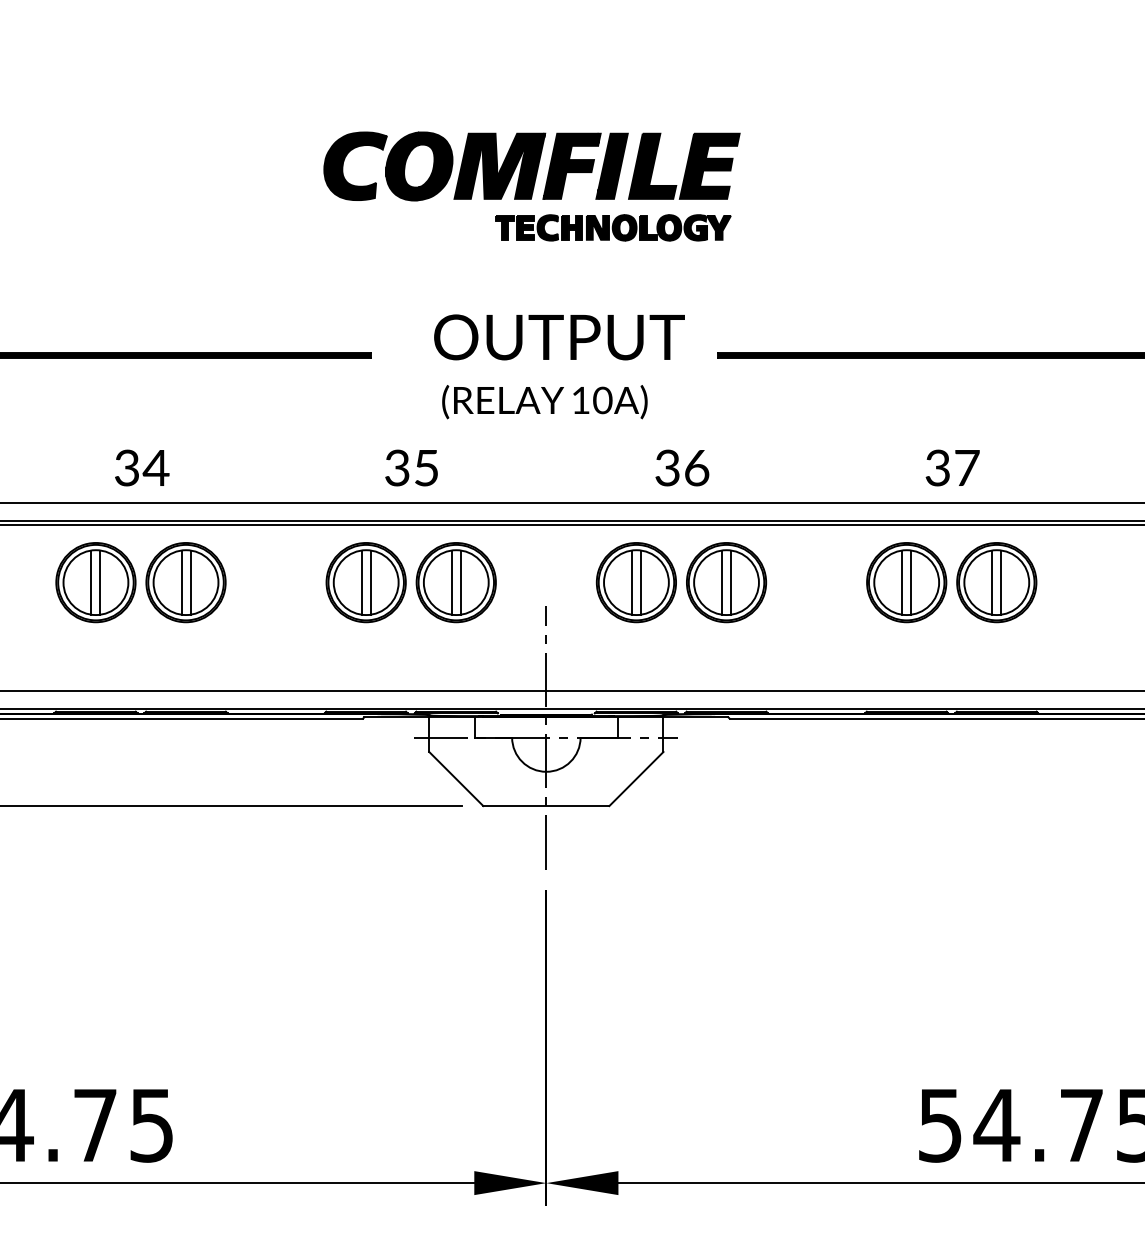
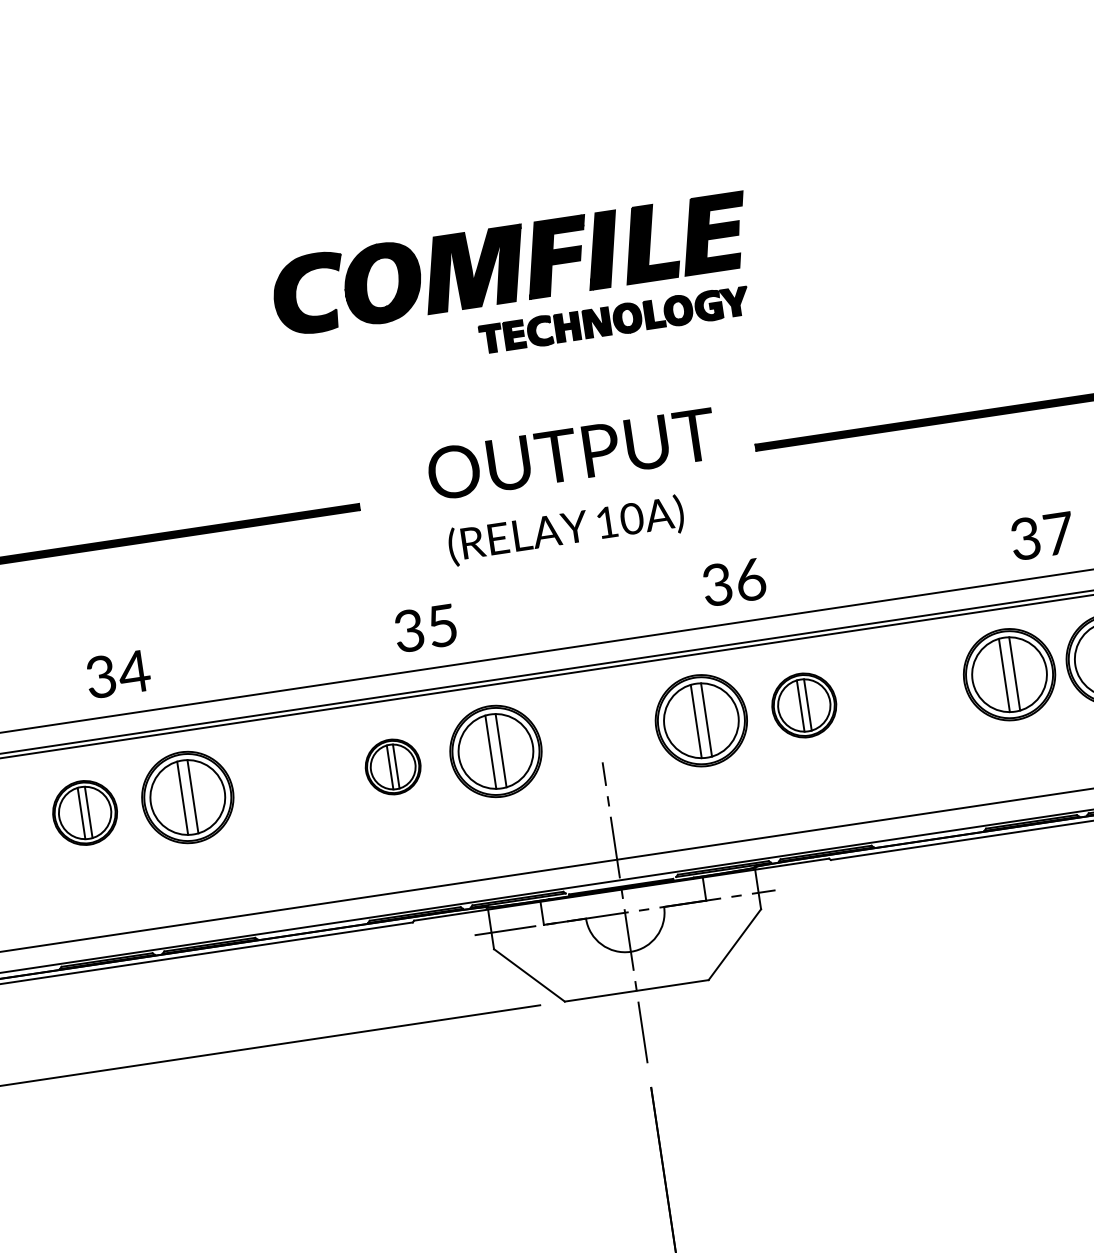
part: (95, 582) -> (84, 812), size x0.7
part: (365, 582) -> (392, 766), size x0.6
part: (726, 582) -> (804, 705), size x0.7

